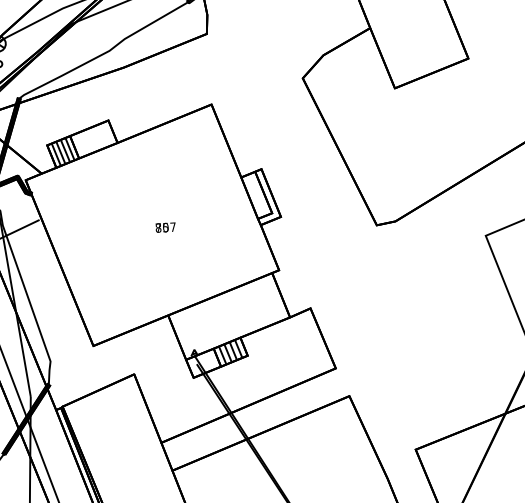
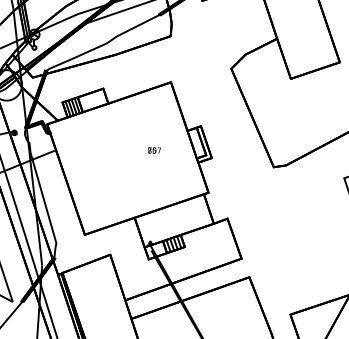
text: (165, 227) -> (154, 150), moved

